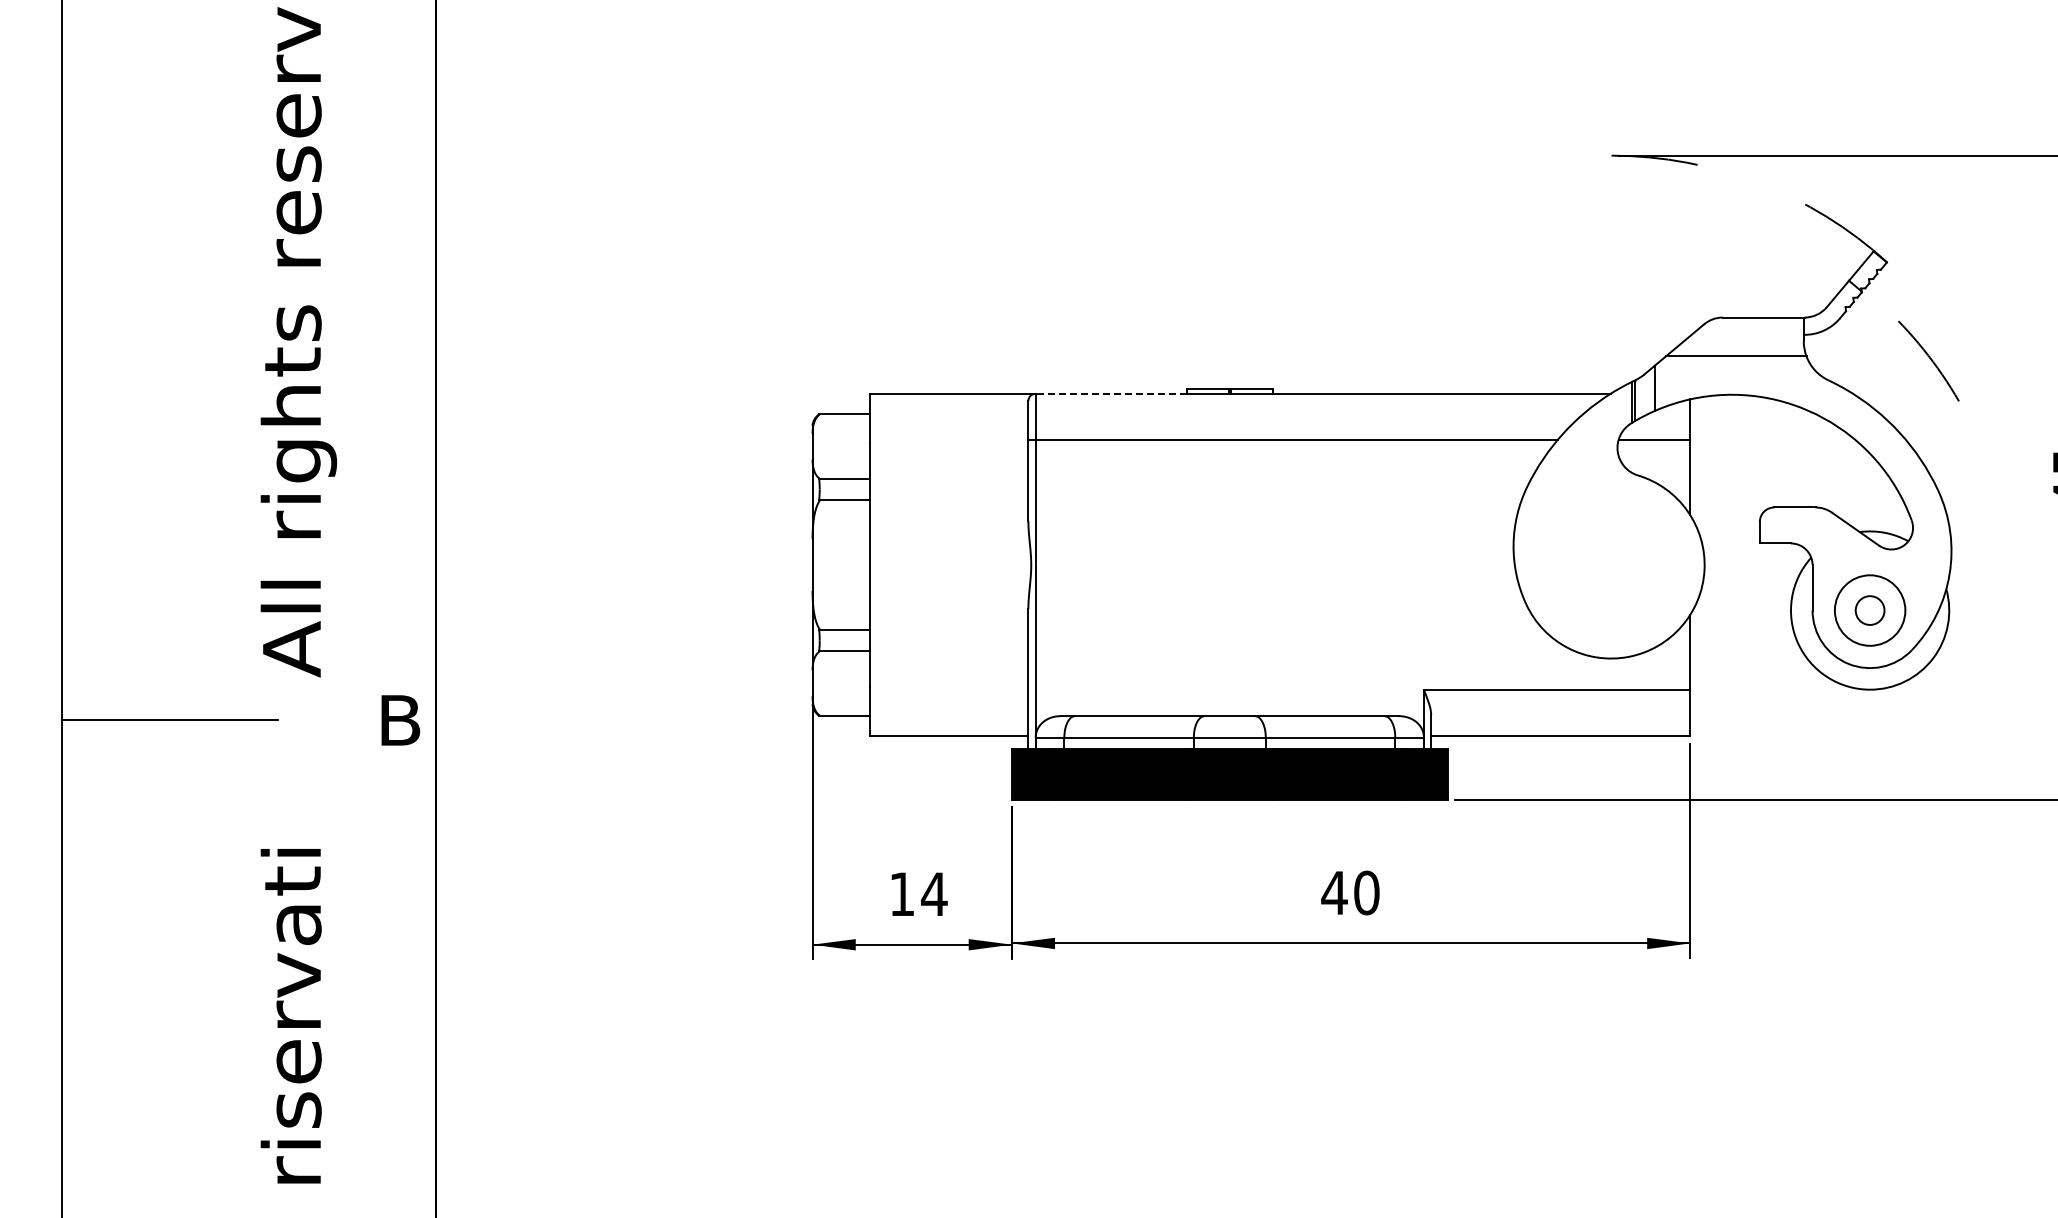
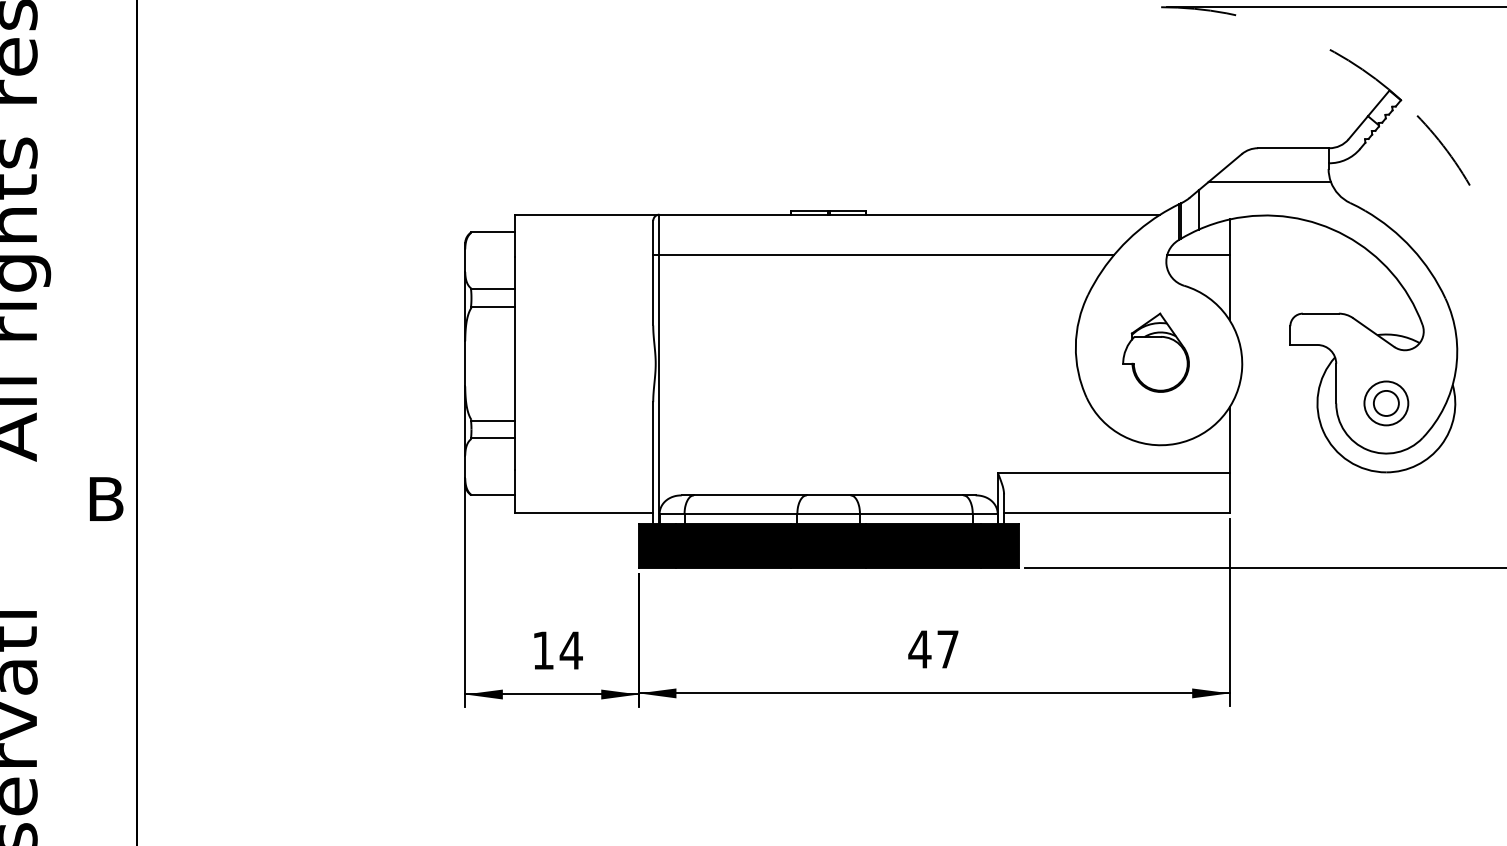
arc: (1930, 360) -> (1445, 149), moved
line: (1111, 393) -> (725, 214), dashed -> solid
part: (1605, 552) -> (1155, 352), added
circle: (1869, 610) -> (1385, 403), size x0.71
text: (1366, 892) -> (947, 649), 40 -> 47

